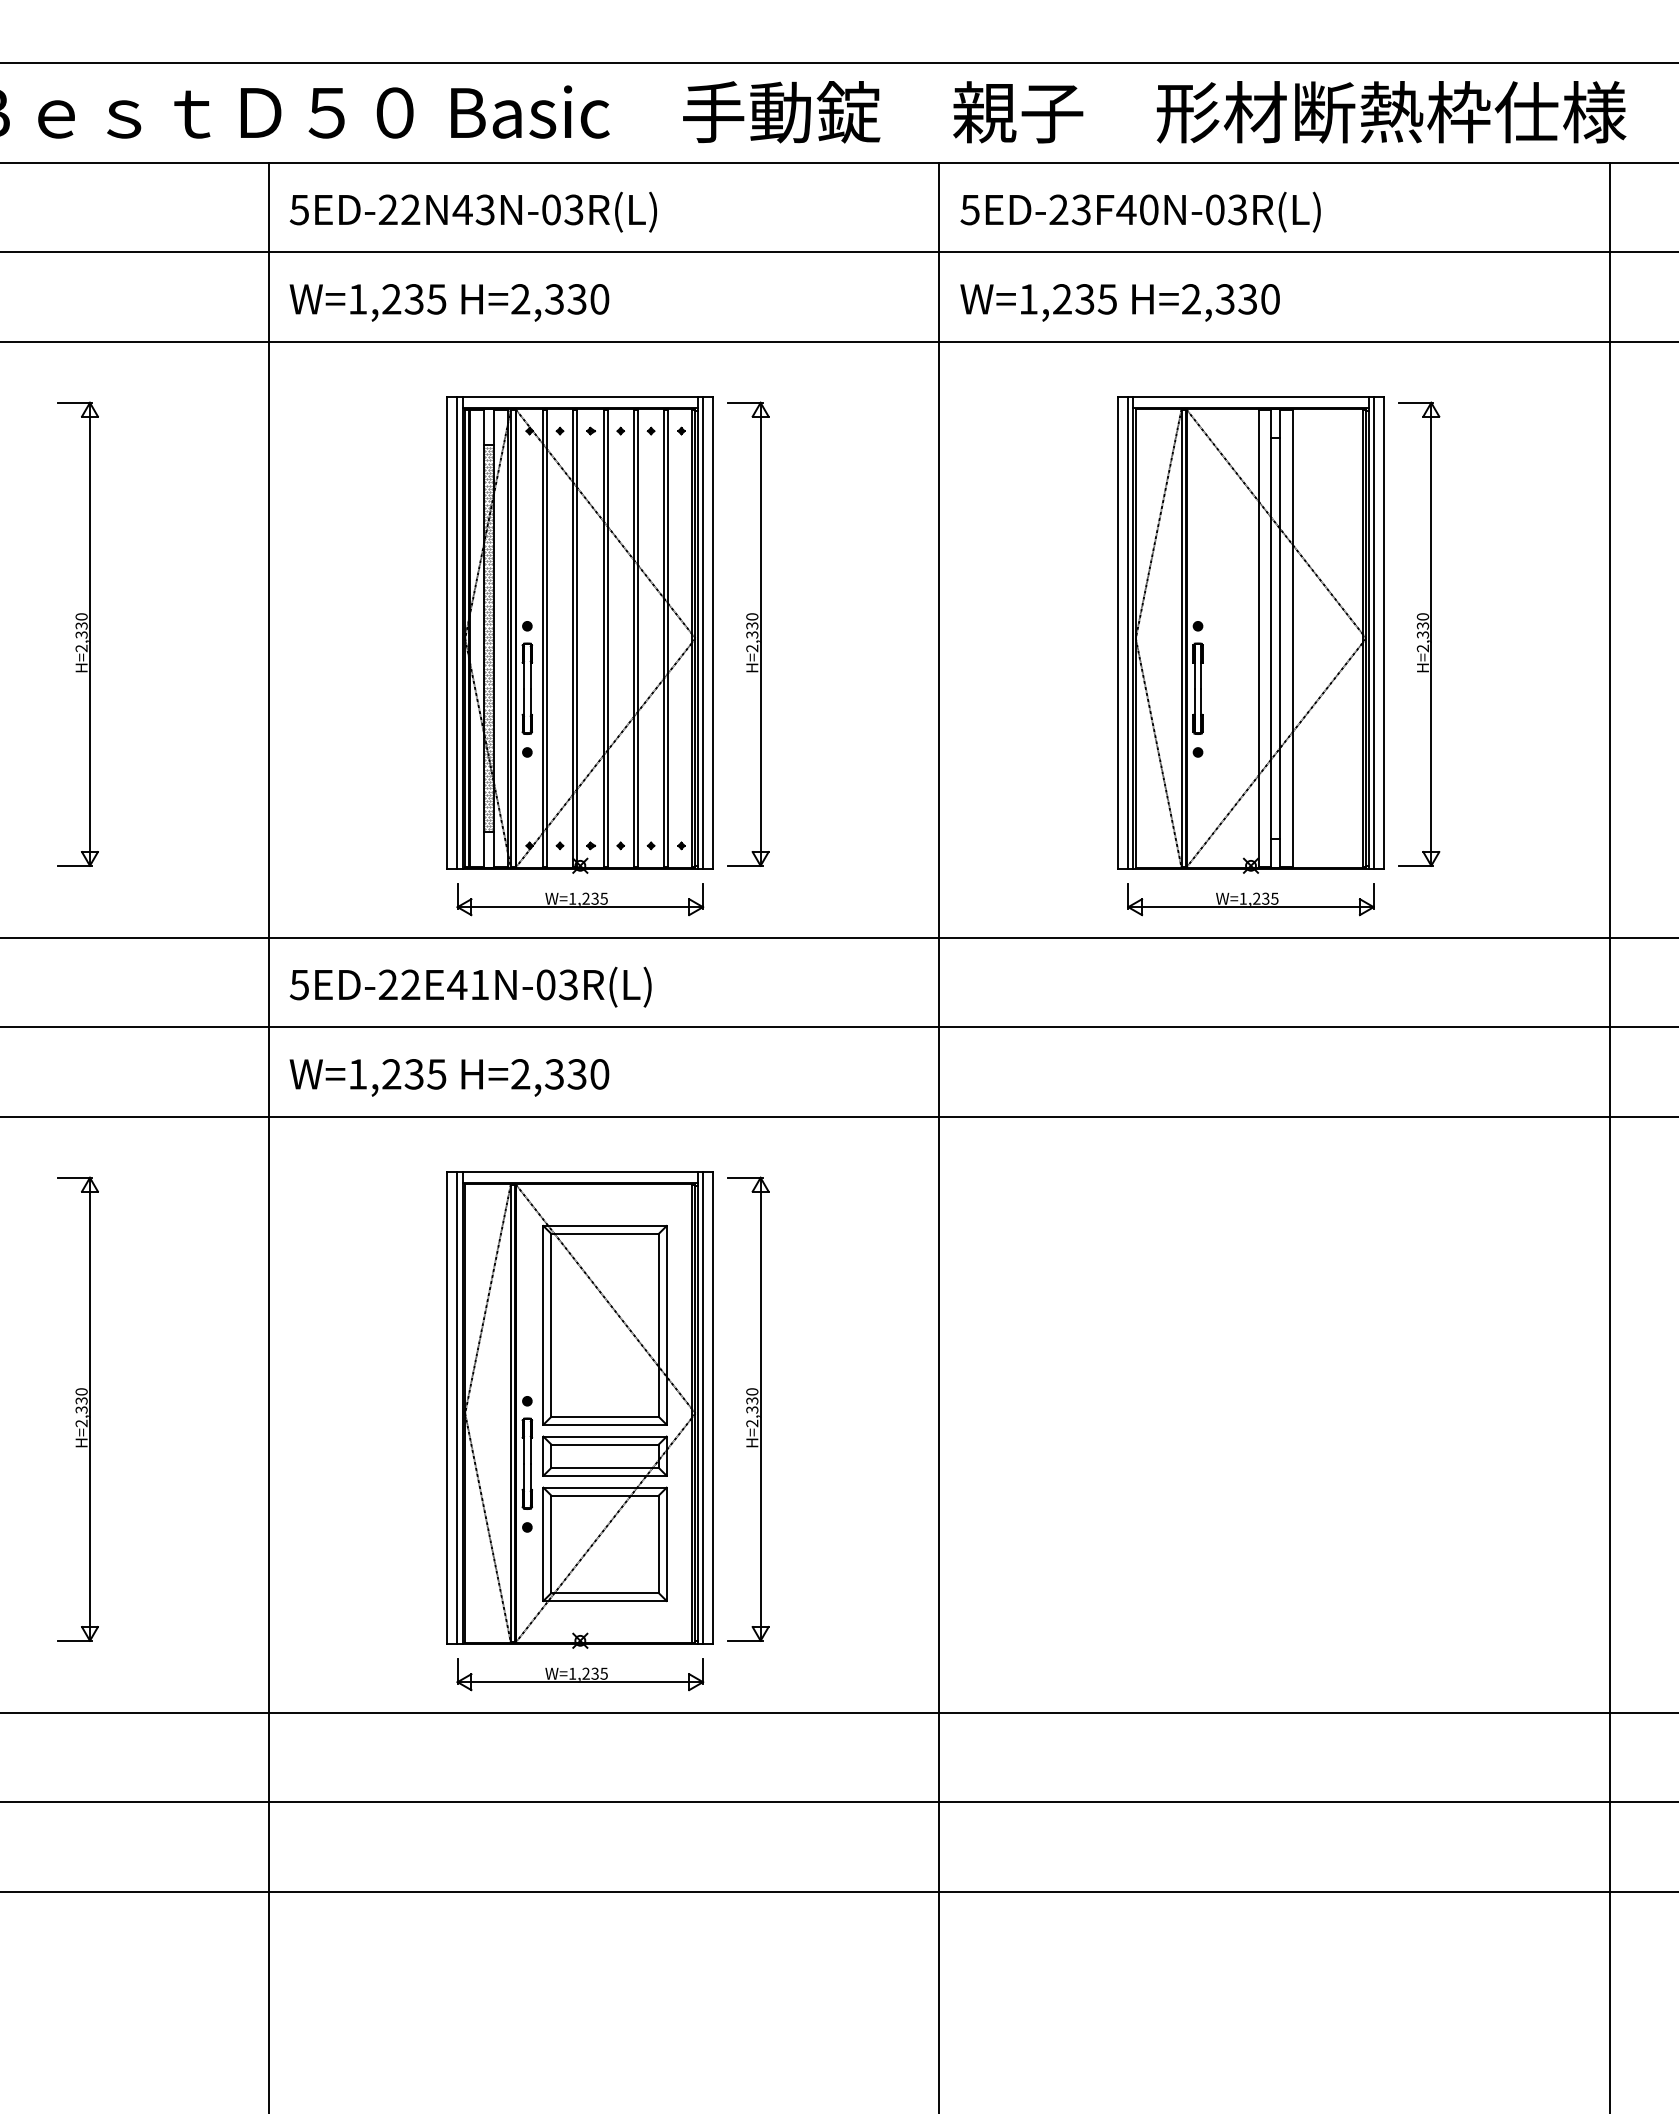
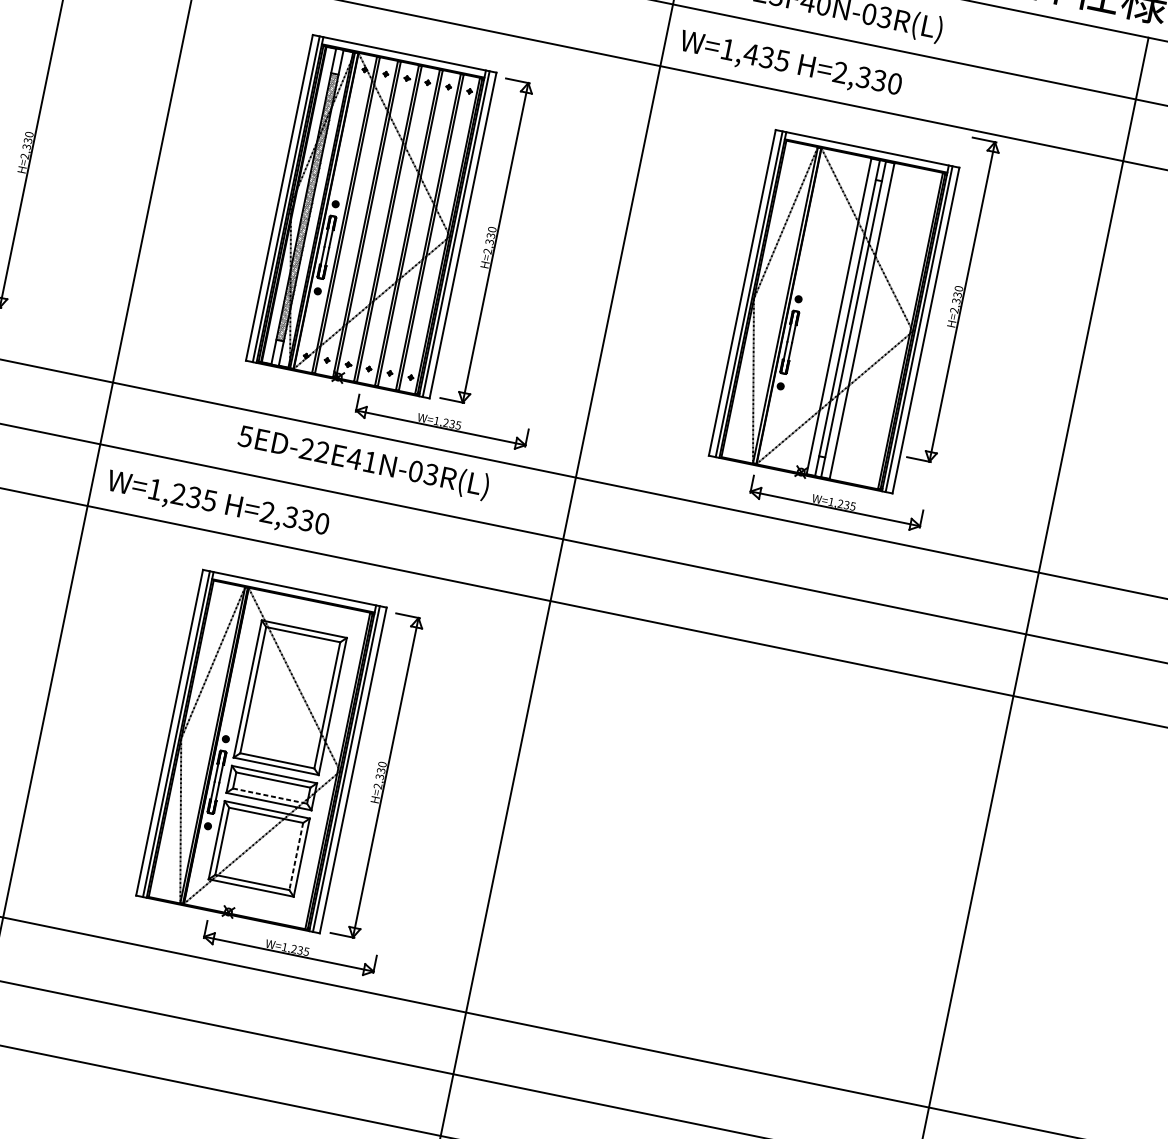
text: (1062, 299) -> (751, 54), W=1,235 -> W=1,435
part: (1419, 633) -> (954, 299), moved
part: (580, 899) -> (442, 422), moved
part: (1250, 899) -> (836, 503), moved
text: (470, 986) -> (363, 461), moved
line: (605, 1467) -> (270, 795), solid -> dashed
line: (658, 1544) -> (296, 856), solid -> dashed
part: (580, 1674) -> (290, 948), moved

